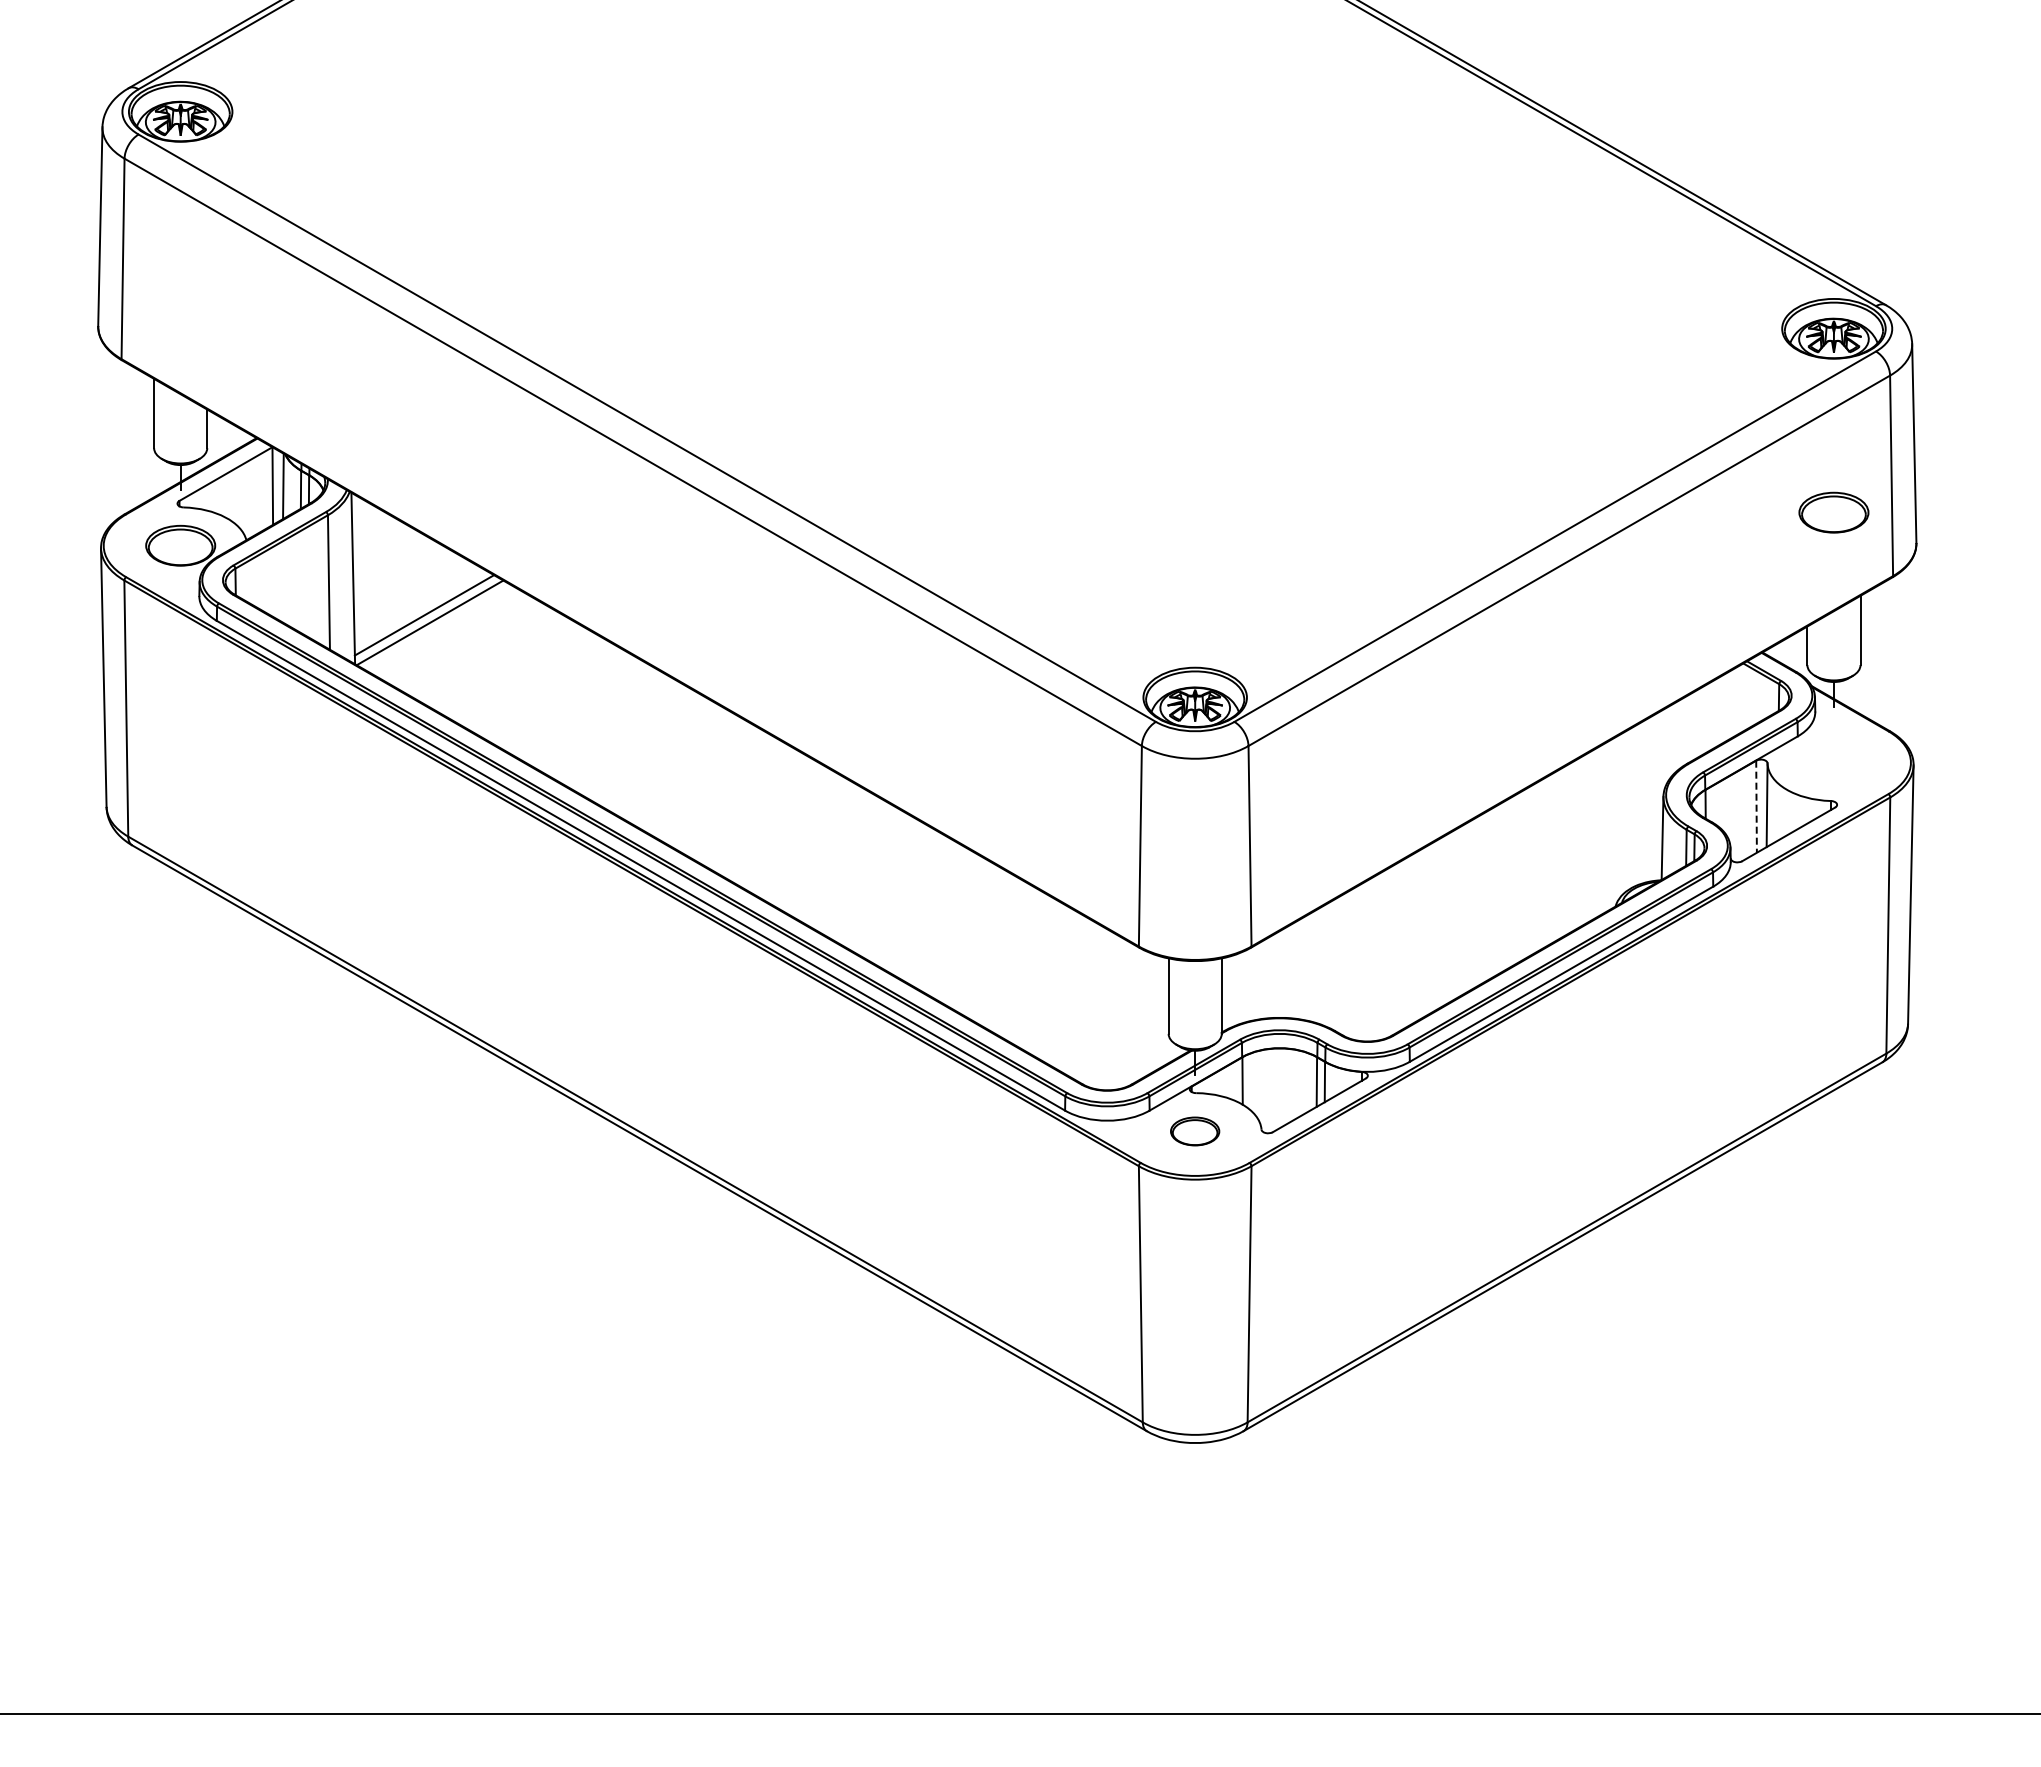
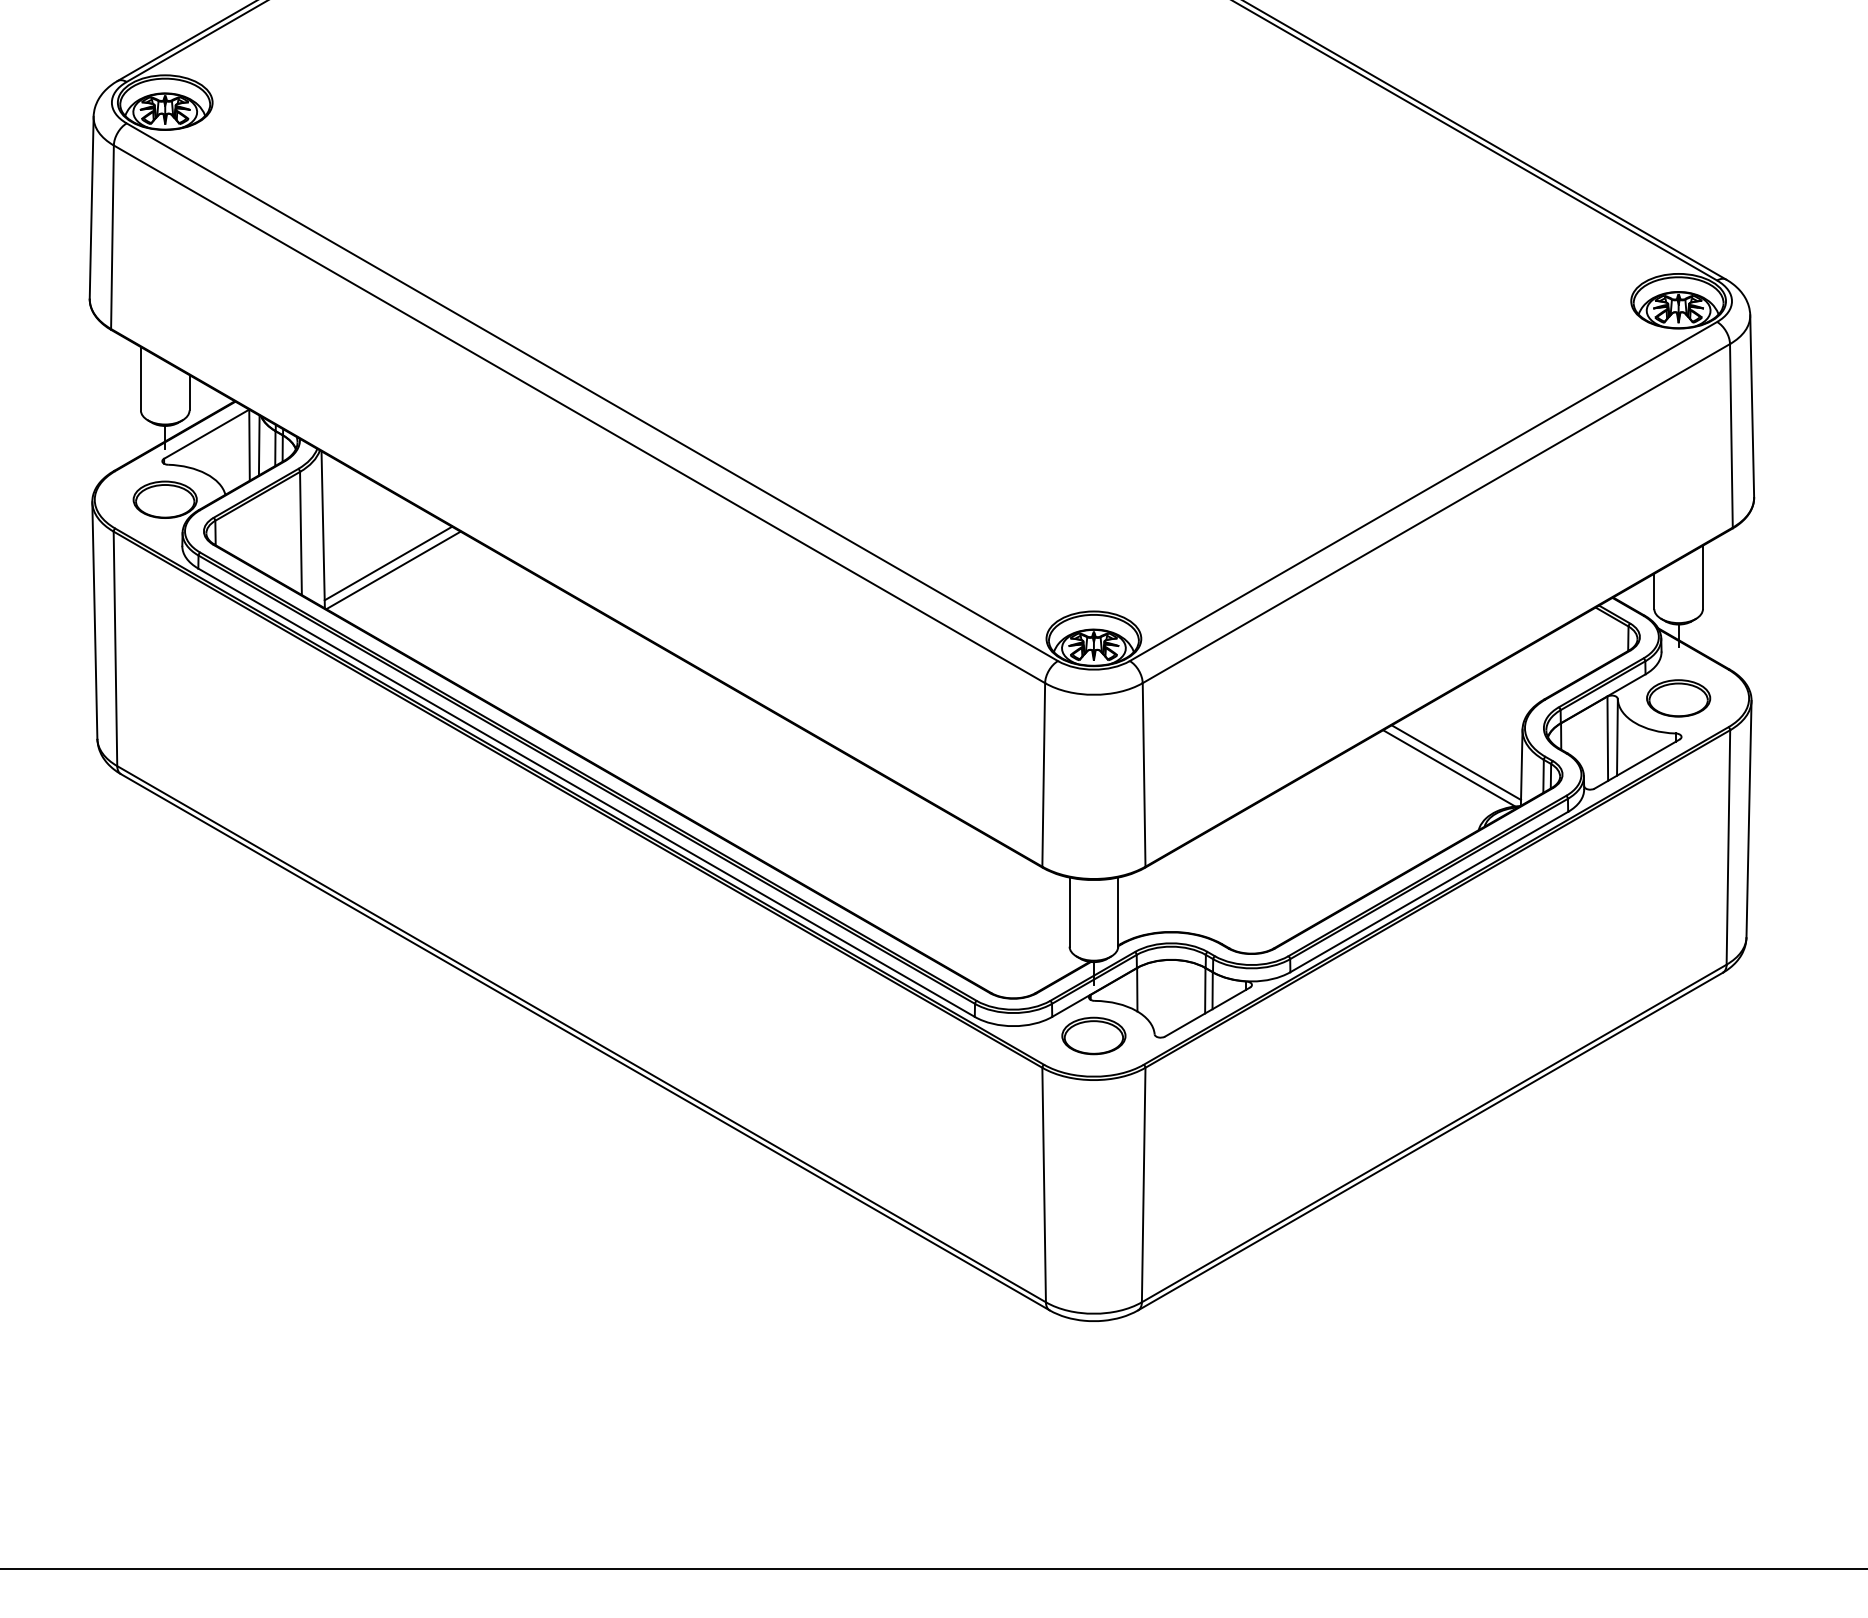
part: (1833, 512) -> (1678, 698), moved
line: (1756, 807) -> (1607, 739), dashed -> solid
line: (1590, 832) -> (1455, 762), added
line: (1583, 838) -> (1449, 767), added
part: (1194, 1131) -> (1093, 1036), size x1.43

